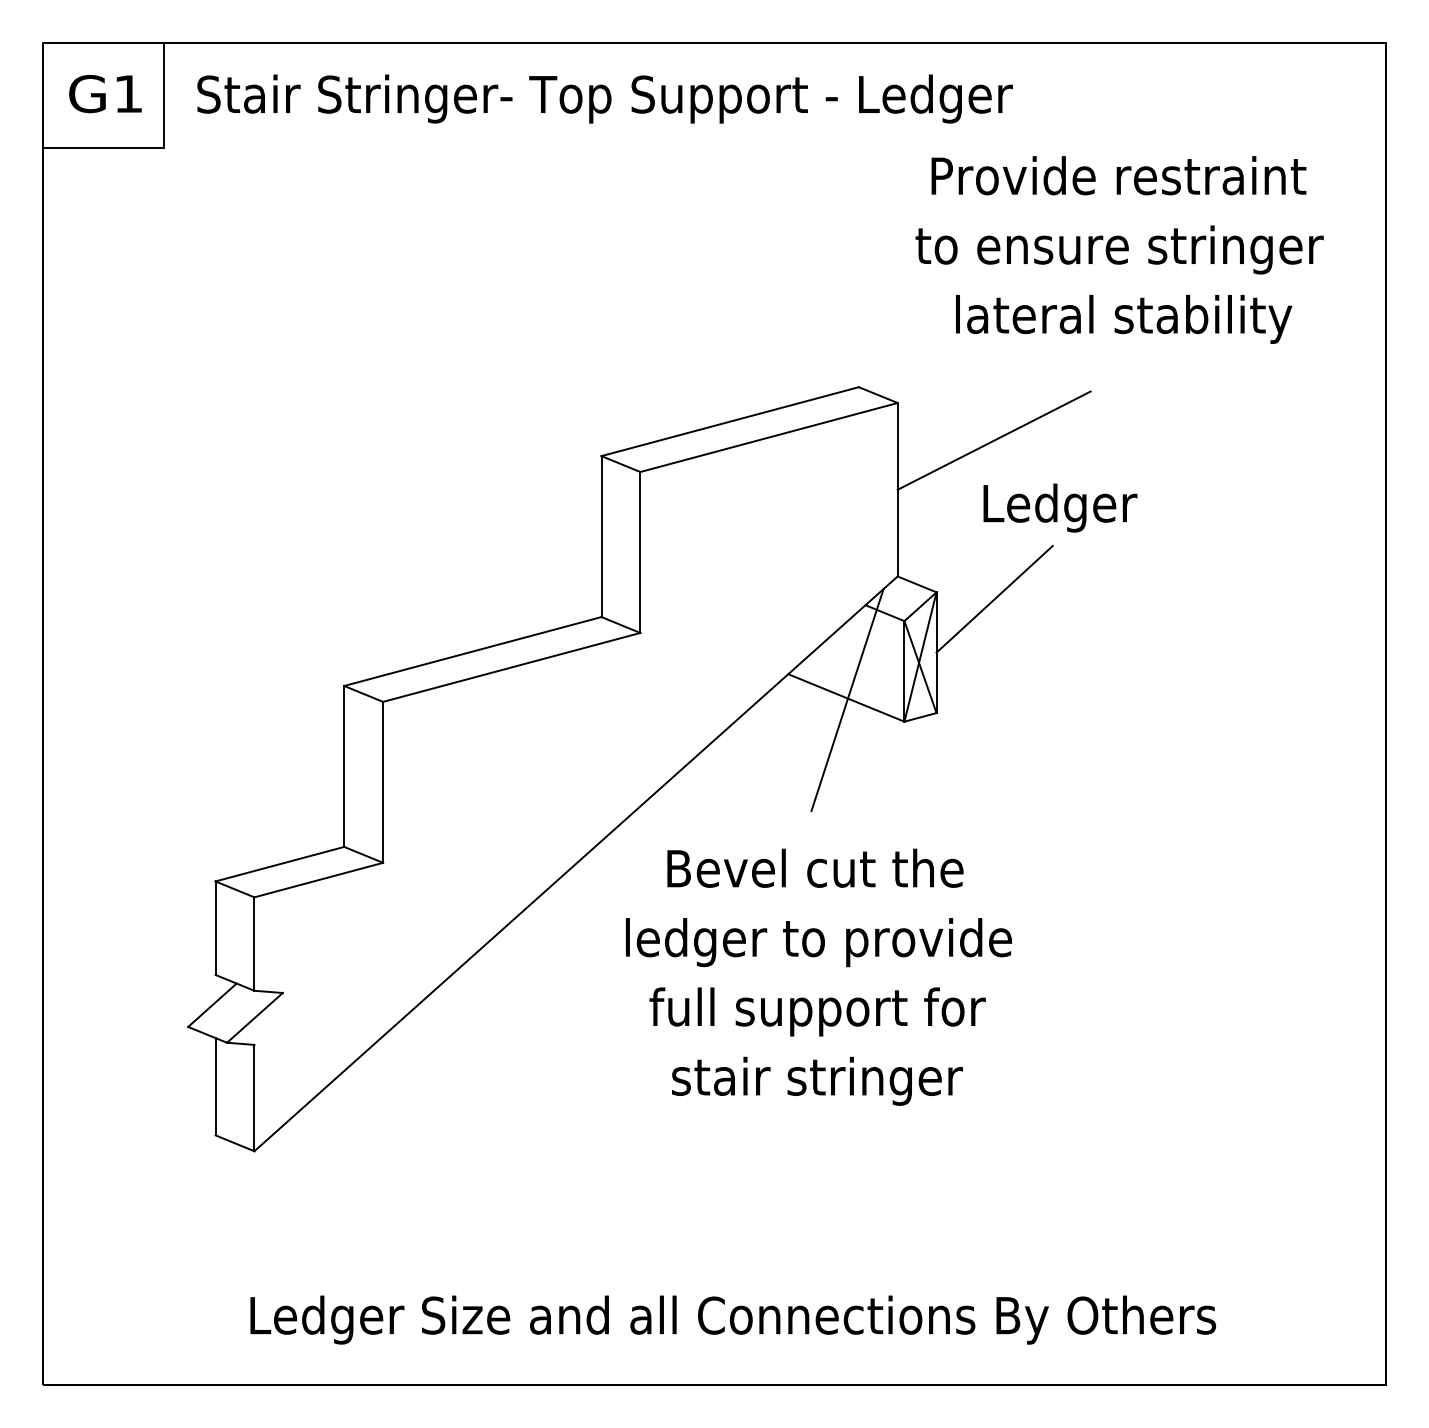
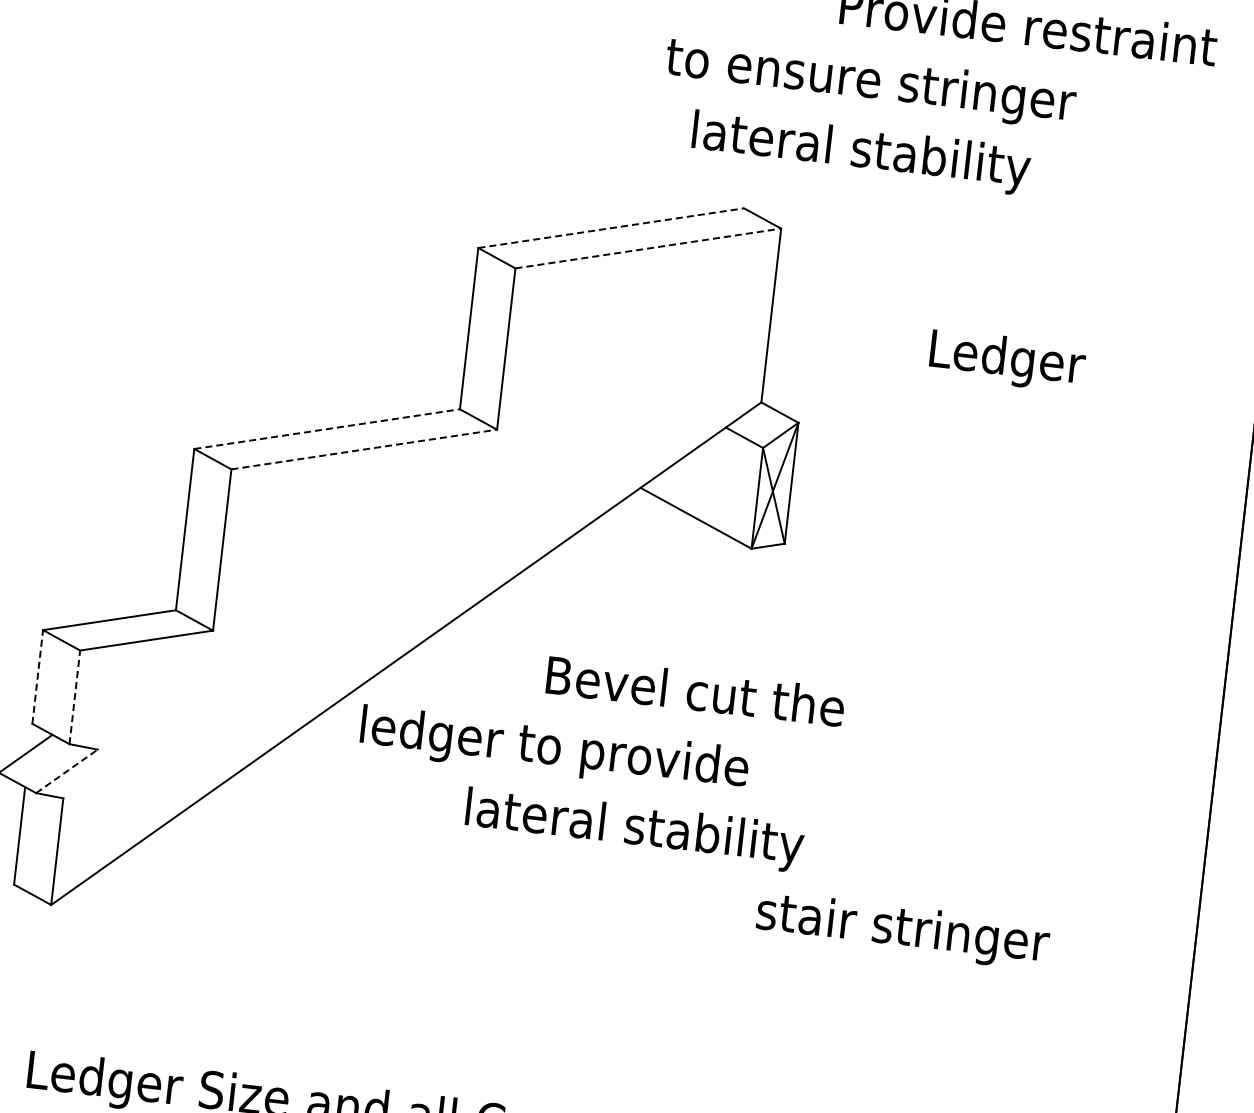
text: (1119, 249) -> (870, 83), moved
text: (1124, 318) -> (861, 152), moved
line: (730, 421) -> (611, 228), solid -> dashed
line: (769, 437) -> (648, 248), solid -> dashed
line: (993, 440) -> (872, 277), removed
text: (1060, 507) -> (1007, 360), moved
line: (994, 598) -> (855, 435), removed
line: (473, 651) -> (327, 429), solid -> dashed
line: (512, 667) -> (365, 449), solid -> dashed
line: (847, 700) -> (696, 520), removed
text: (815, 867) -> (695, 690), moved
line: (215, 928) -> (37, 677), solid -> dashed
text: (818, 942) -> (554, 750), moved
line: (254, 944) -> (74, 697), solid -> dashed
text: (819, 1011) -> (633, 829), full support for -> lateral stability
line: (255, 1017) -> (67, 771), solid -> dashed
text: (817, 1080) -> (903, 930), moved

